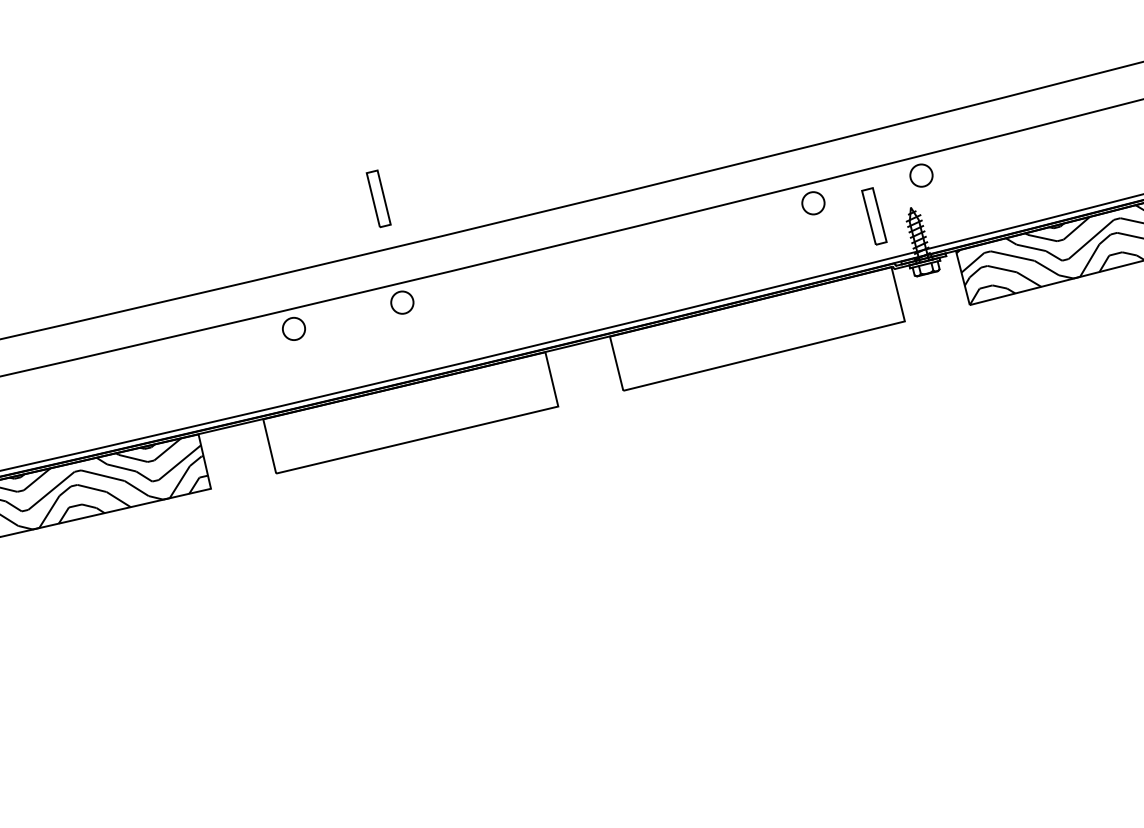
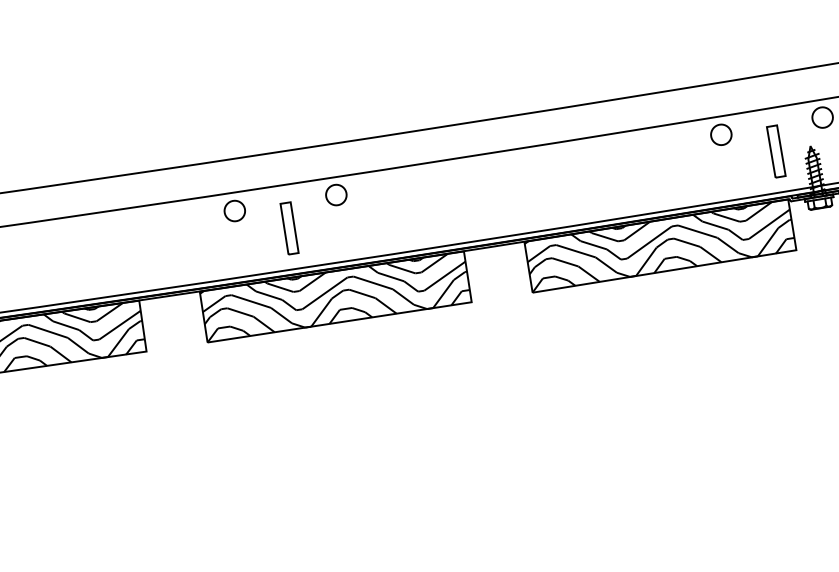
part: (378, 198) -> (289, 228), moved
hatch: (755, 330) -> (658, 247), added
hatch: (409, 414) -> (334, 298), added

